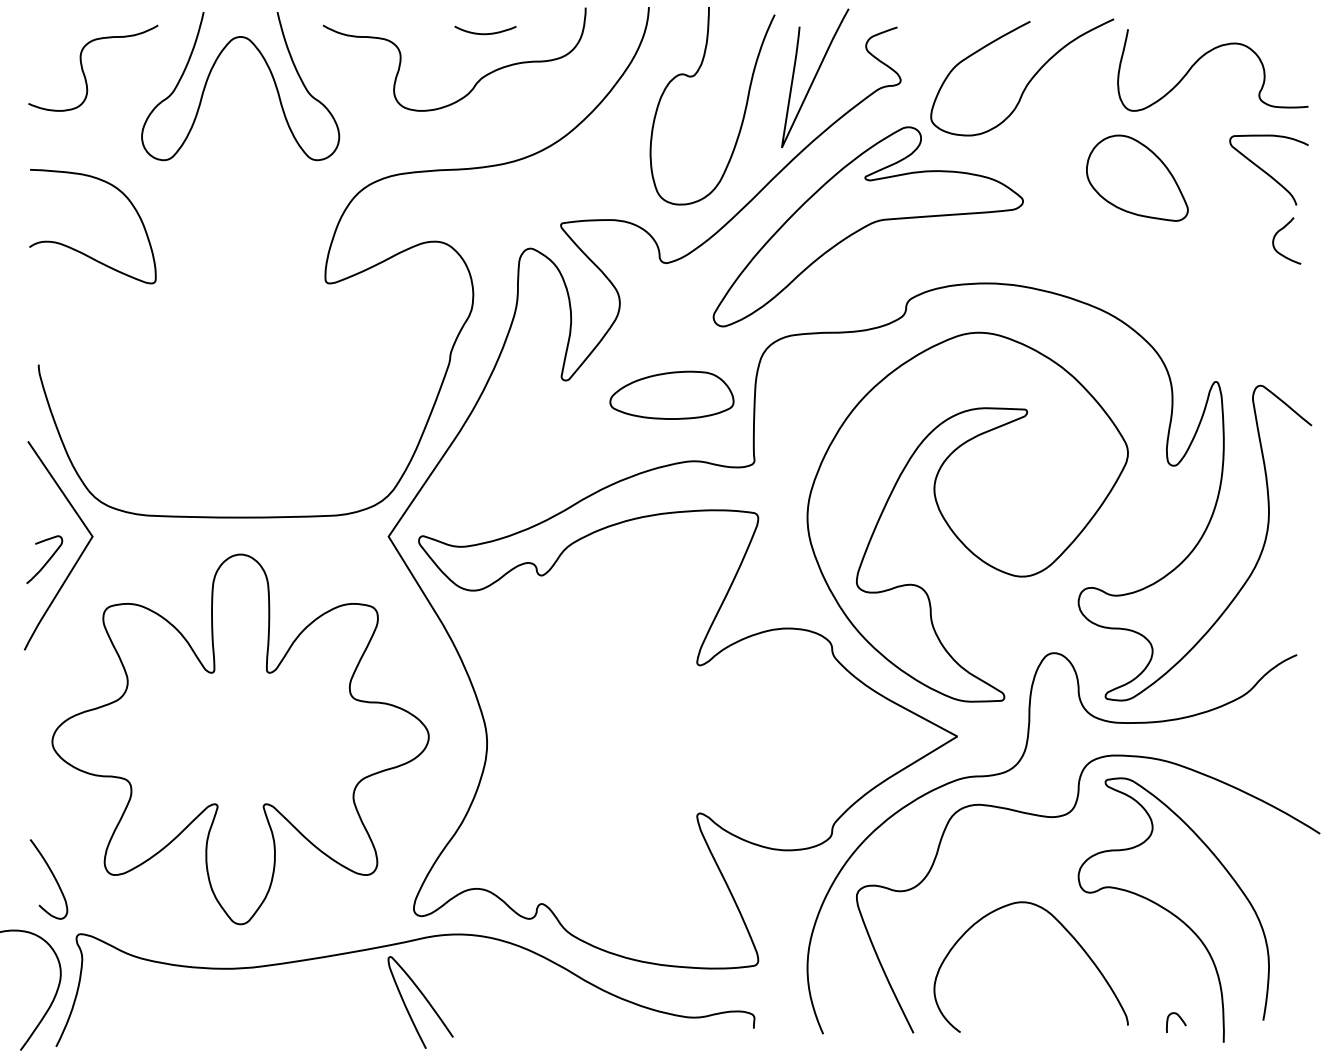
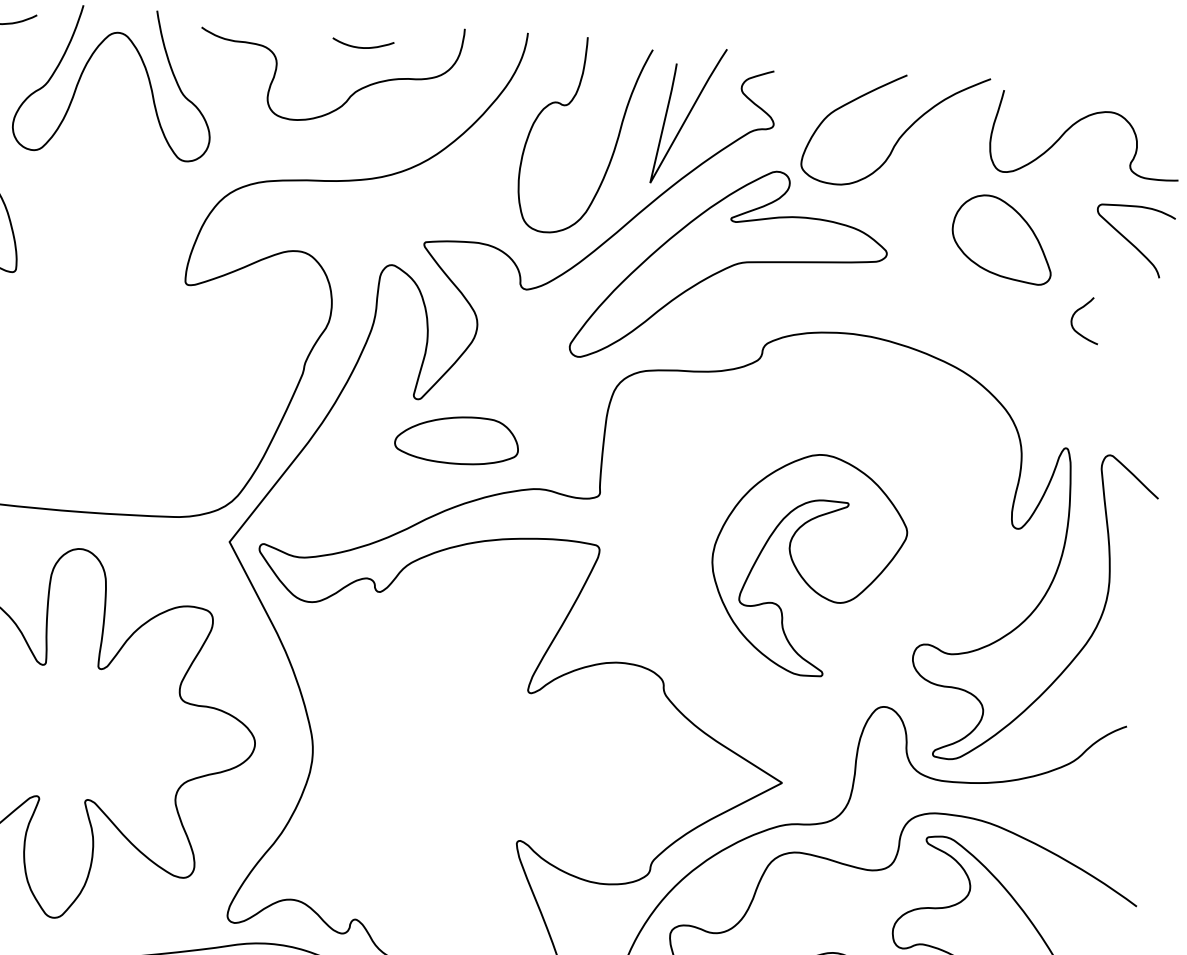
curve: (1280, 231) -> (1079, 310), moved
part: (671, 394) -> (456, 439), moved
part: (967, 516) -> (808, 564), size x0.6

